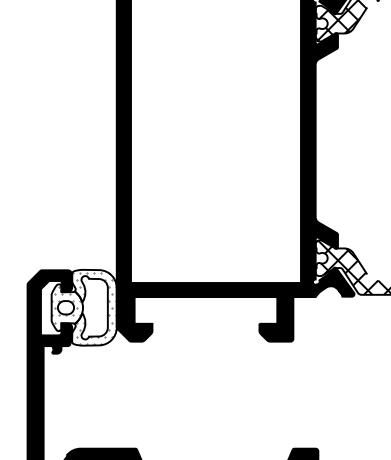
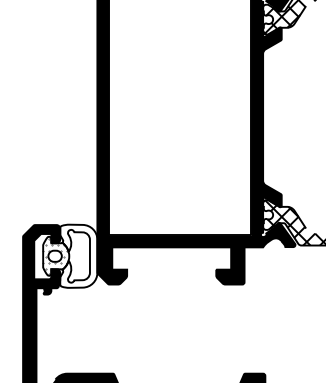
hatch: (94, 308) -> (78, 256), removed

